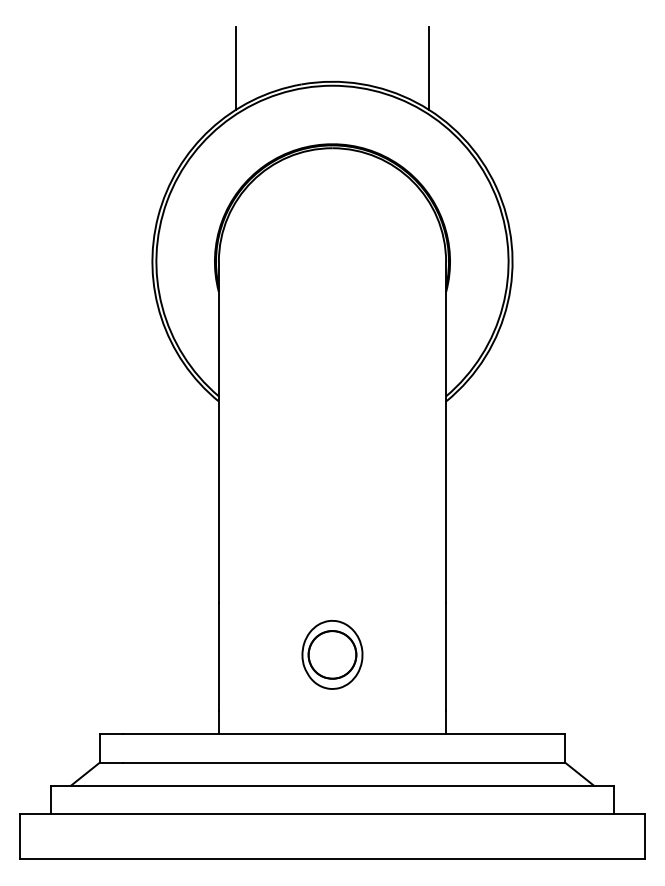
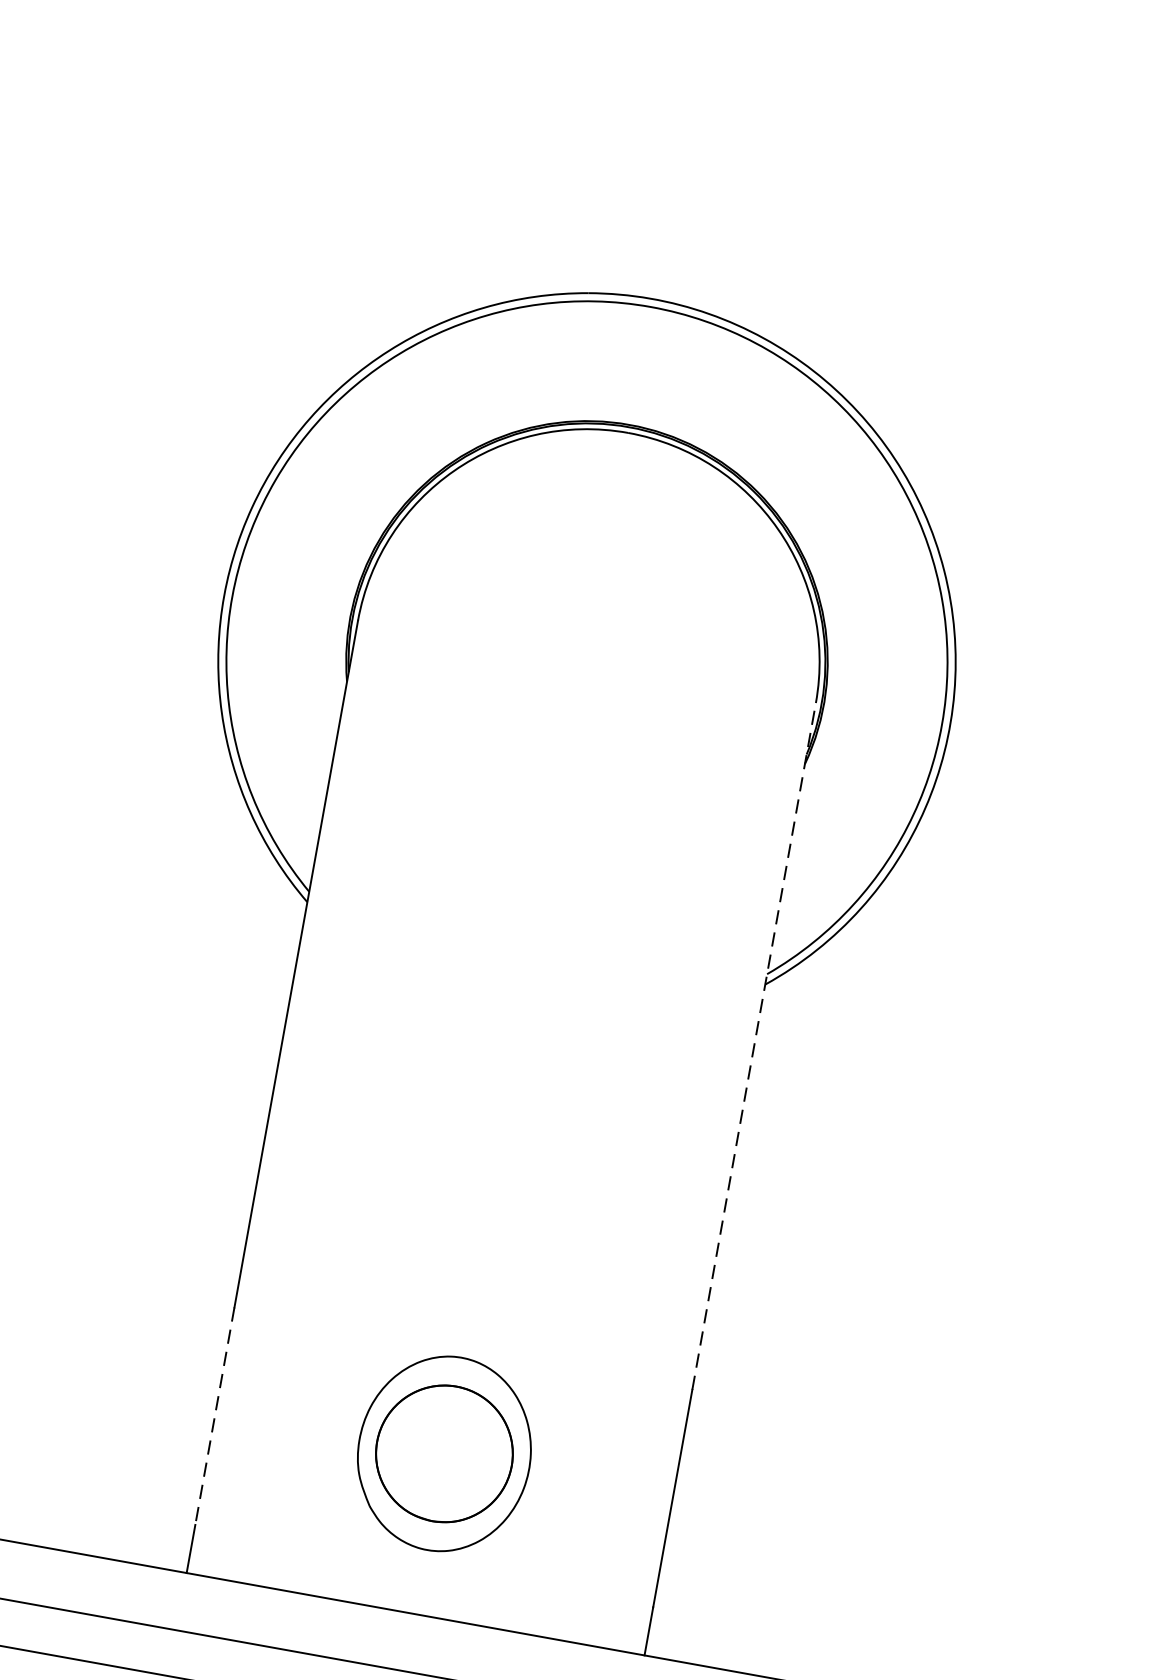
line: (235, 67) -> (461, 235), removed
line: (429, 67) -> (852, 305), removed
line: (446, 431) -> (755, 1045), solid -> dashed
part: (332, 654) -> (444, 1453), size x1.4
line: (218, 656) -> (214, 1415), solid -> dashed

